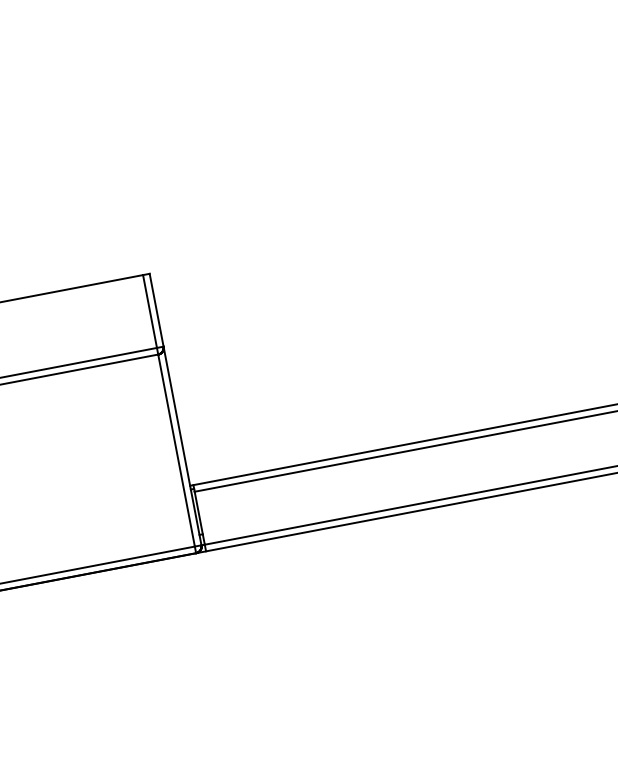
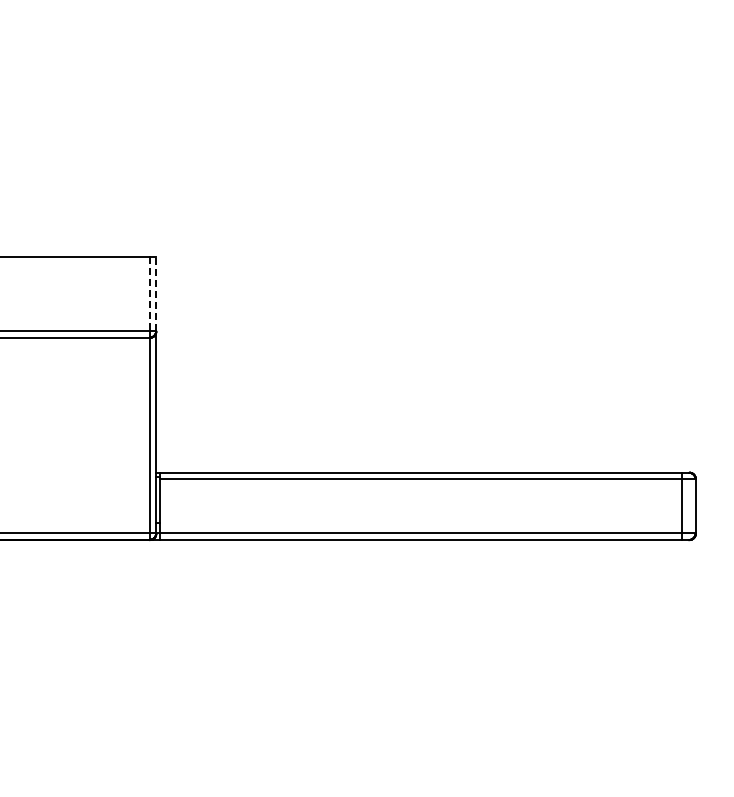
line: (156, 309) -> (156, 293), solid -> dashed
line: (150, 312) -> (149, 294), solid -> dashed

